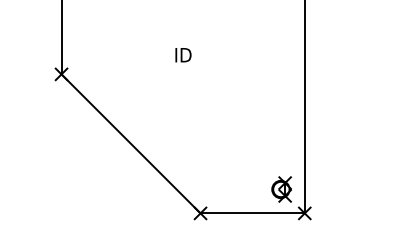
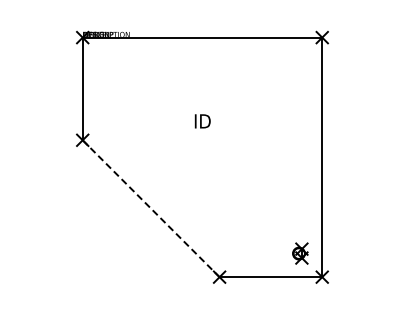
line: (131, 143) -> (151, 208), solid -> dashed
part: (281, 189) -> (299, 253), size x0.7

